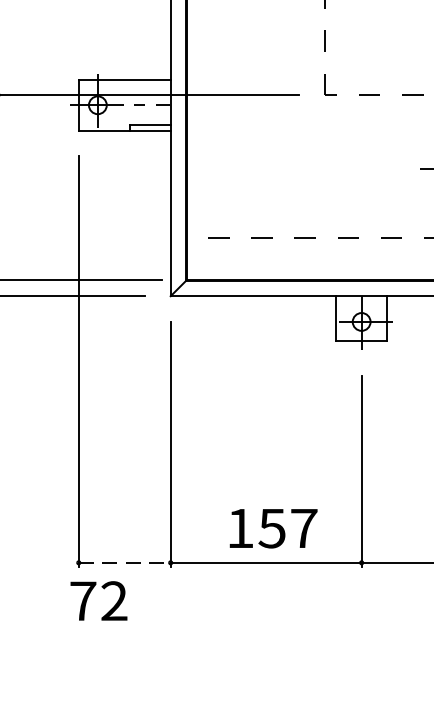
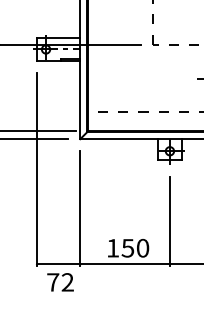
text: (303, 526) -> (142, 247), 157 -> 150
line: (124, 563) -> (58, 264), dashed -> solid
text: (98, 601) -> (60, 282), moved

